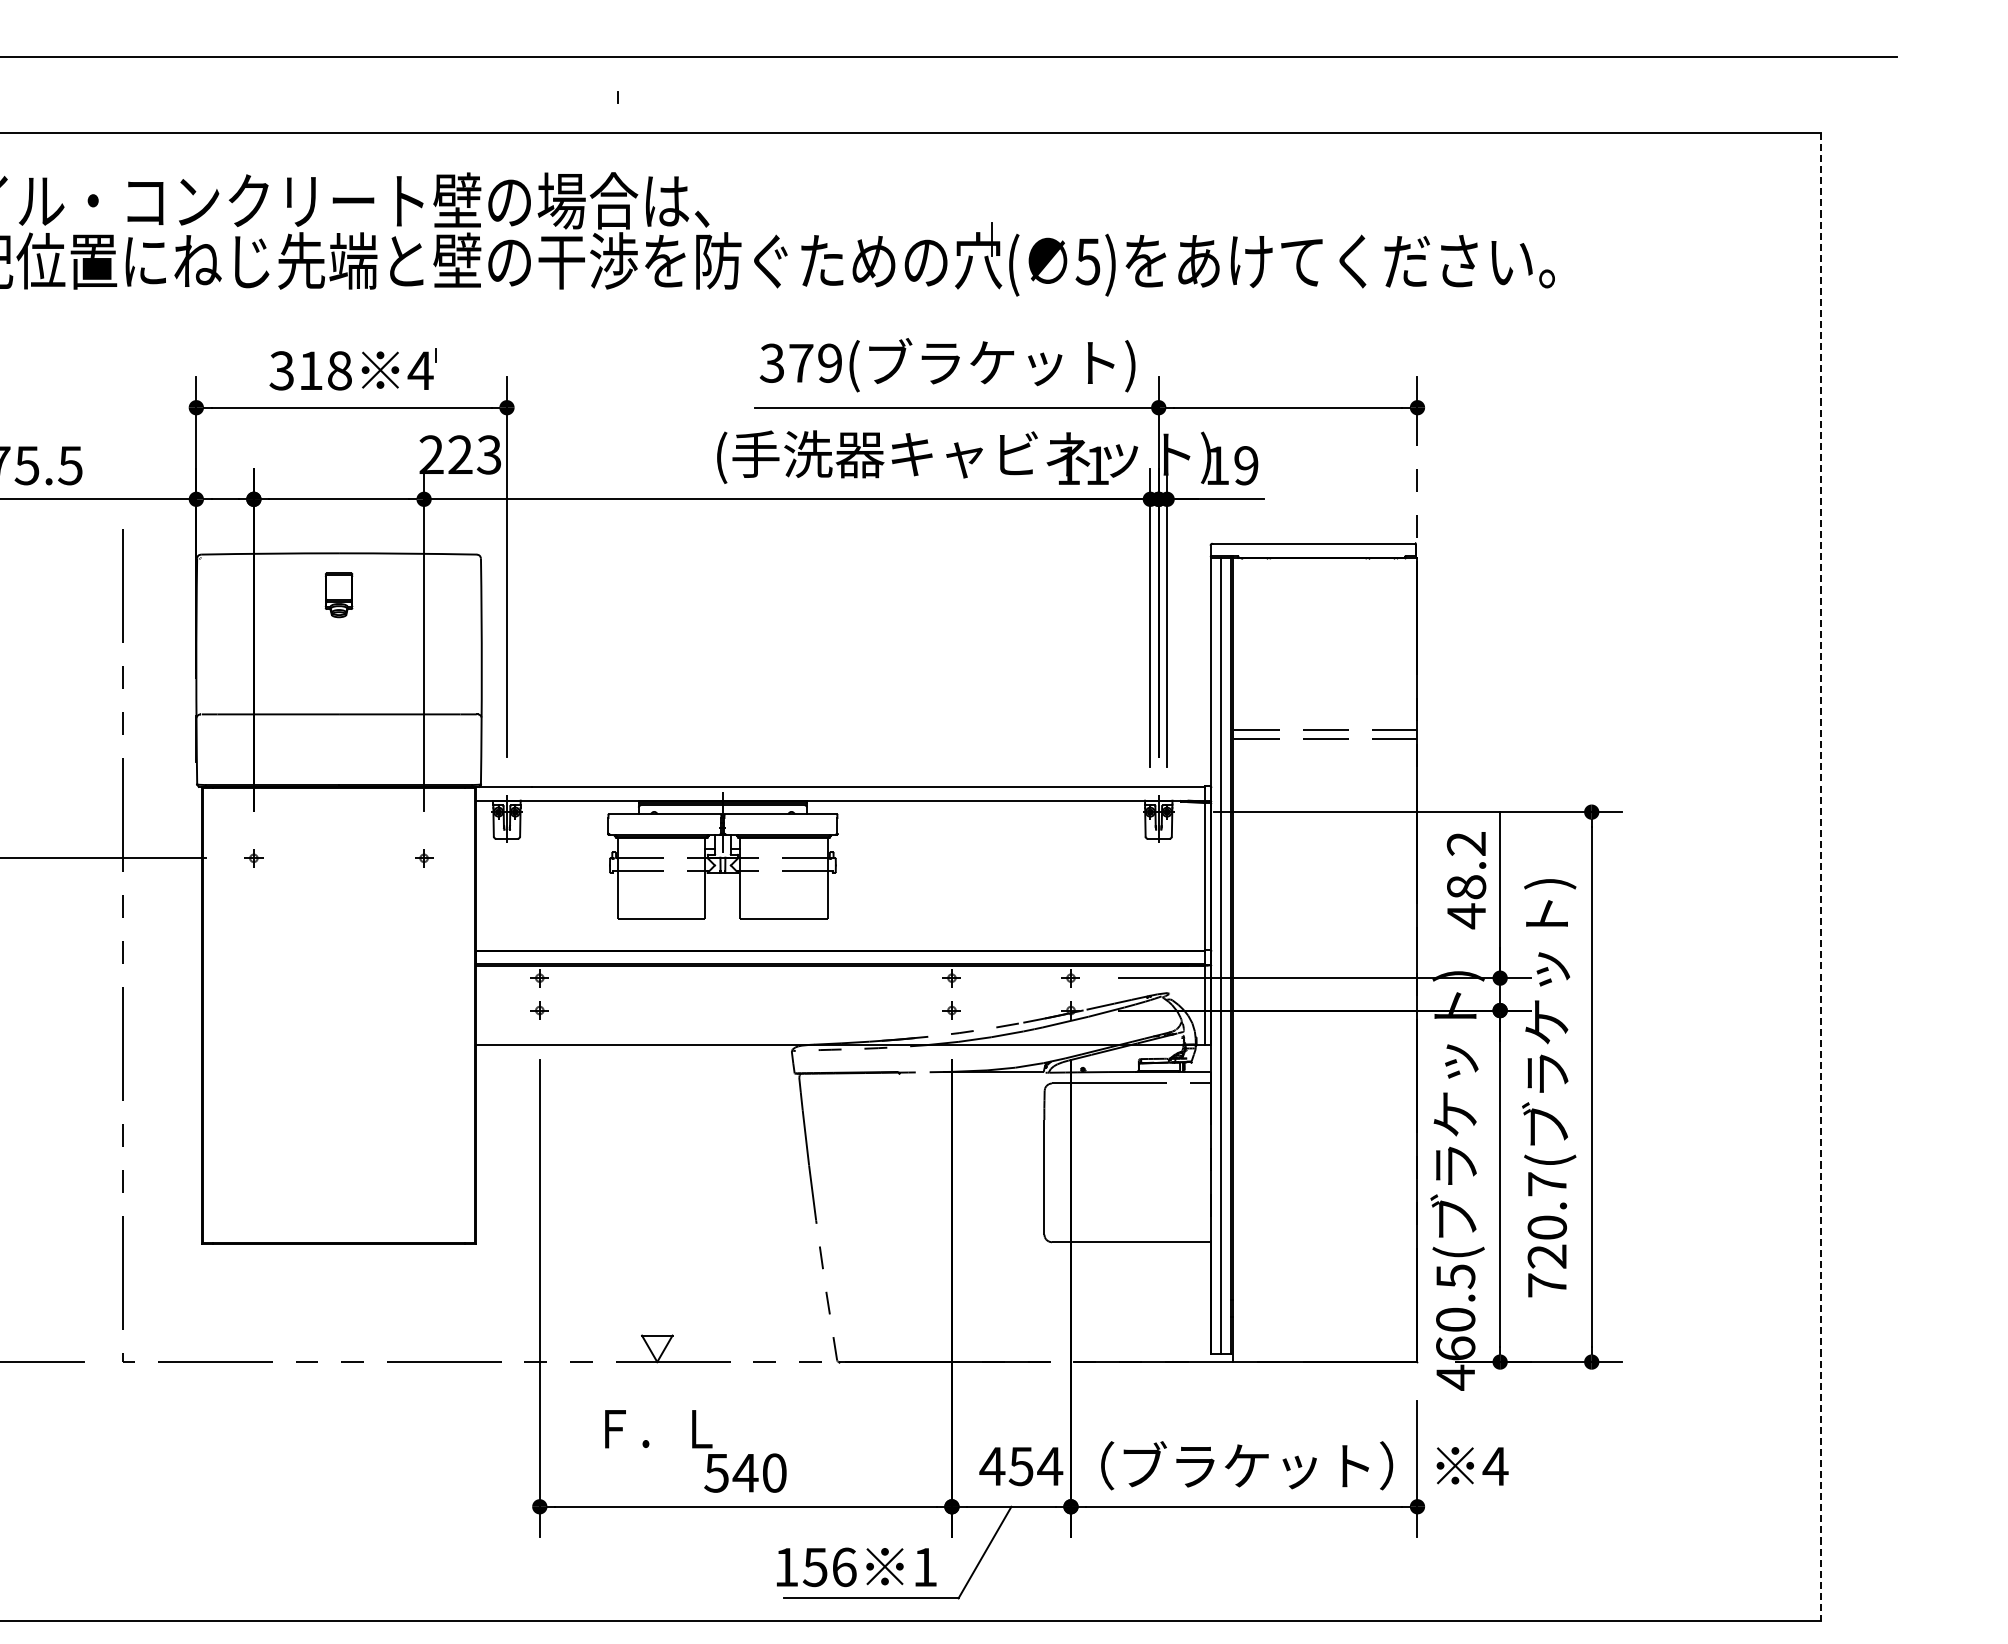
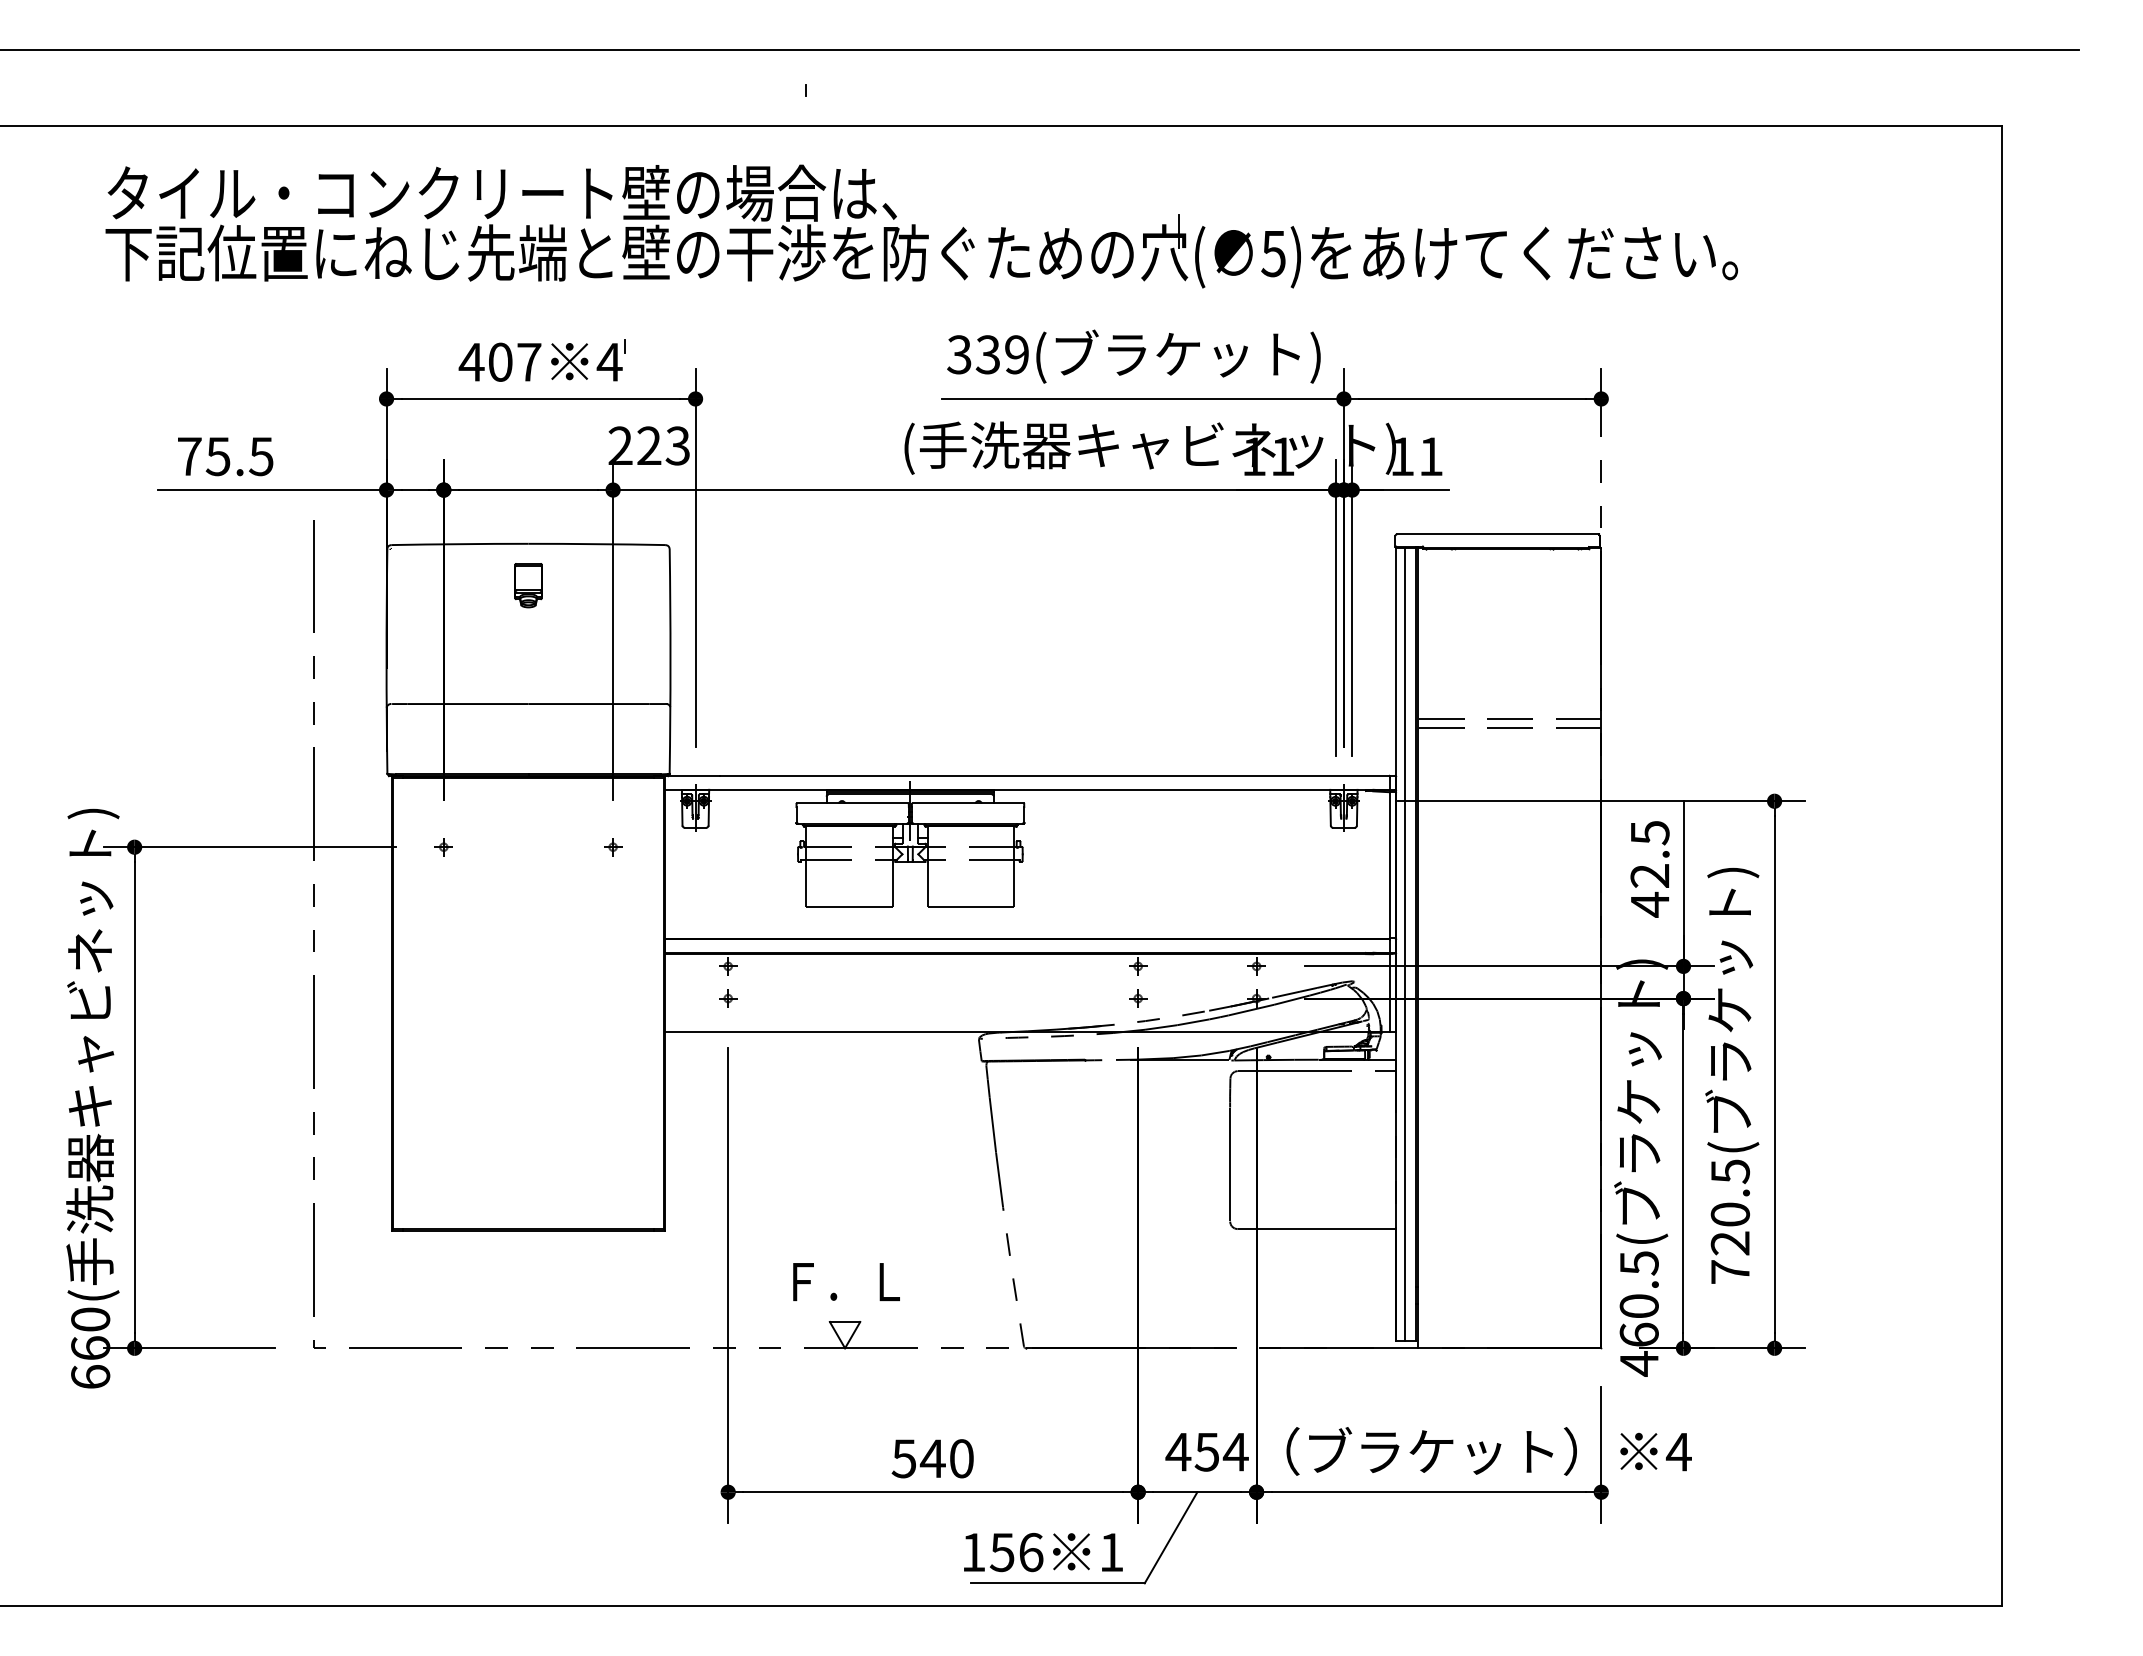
text: (800, 363) -> (987, 354), 379( -> 339(
text: (309, 370) -> (499, 361), 318 -> 407
text: (1245, 465) -> (1430, 456), 19 -> 11
text: (1465, 865) -> (1649, 854), 48.2 -> 42.5
line: (1820, 877) -> (2002, 866), dashed -> solid
text: (1547, 1184) -> (1730, 1171), 720.7( -> 720.5(
text: (658, 1428) -> (846, 1281), moved

